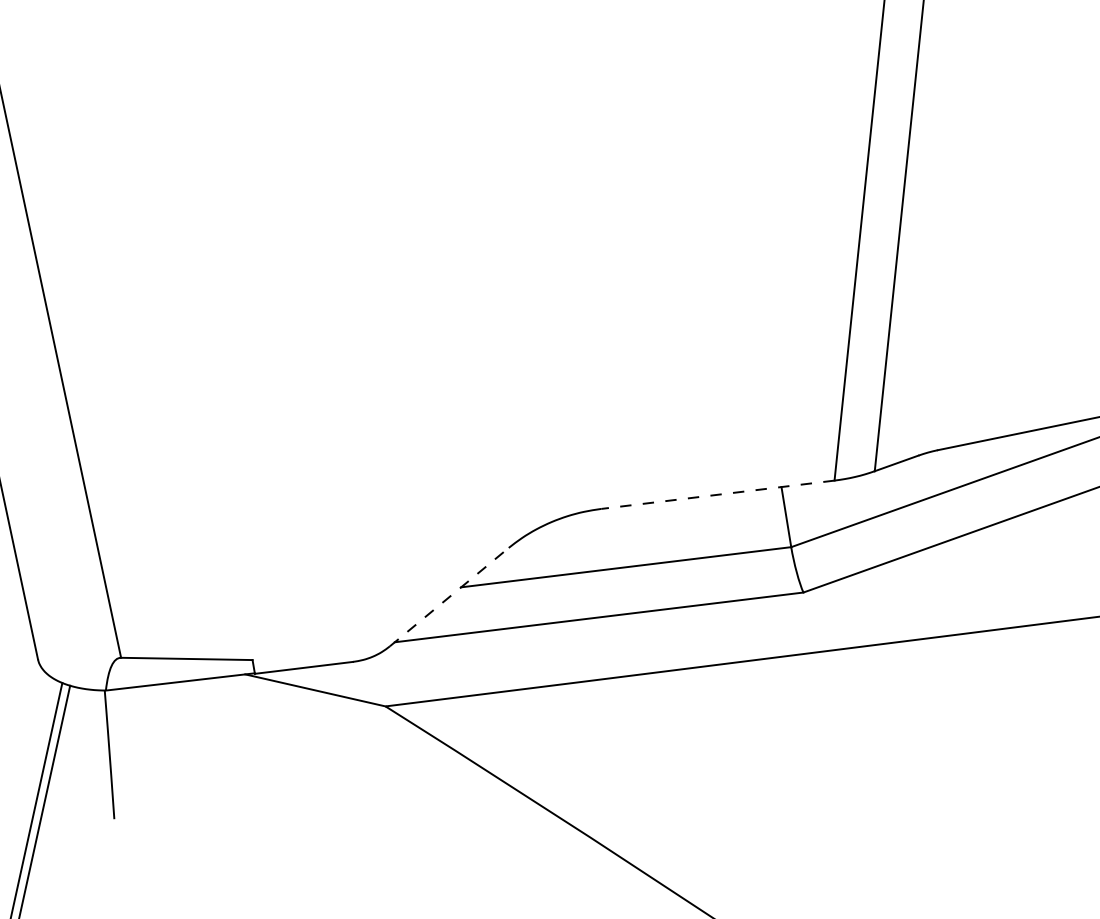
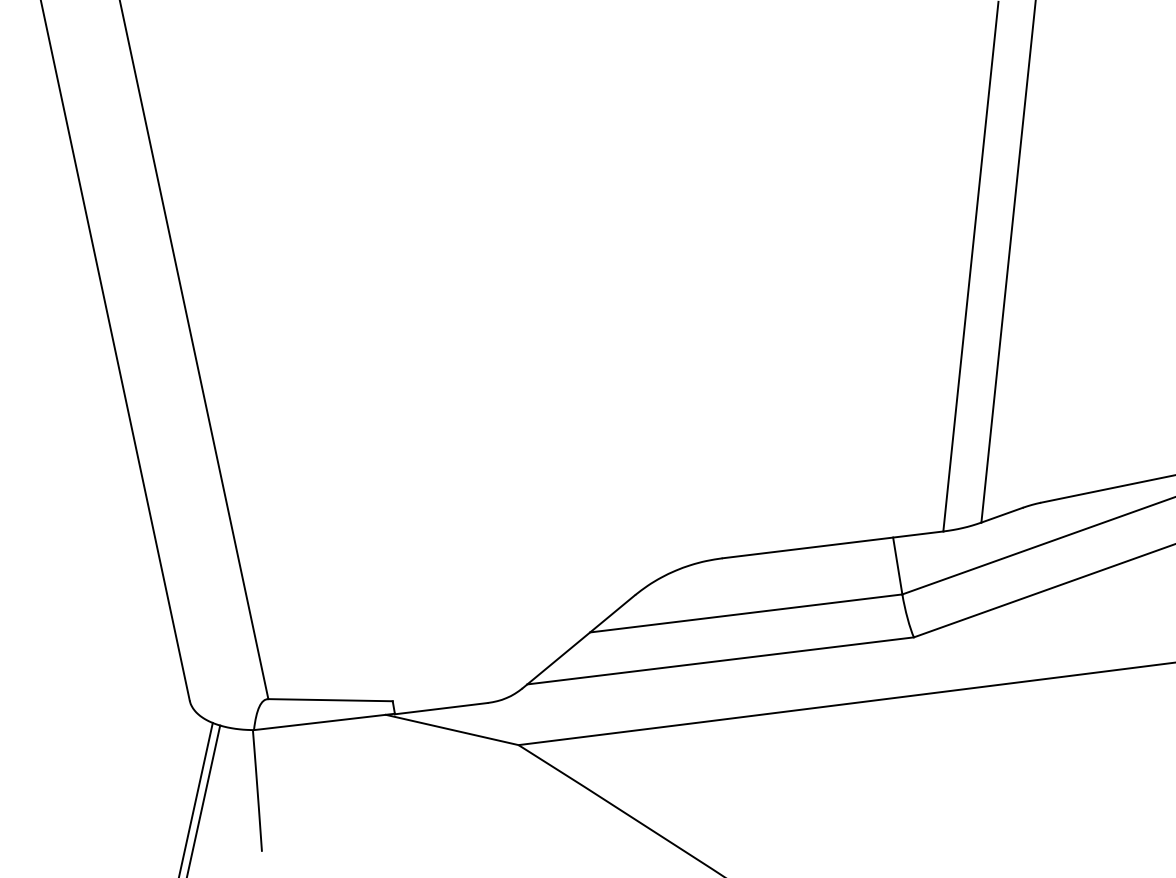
line: (717, 494) -> (832, 544), dashed -> solid
line: (448, 596) -> (578, 641), dashed -> solid

